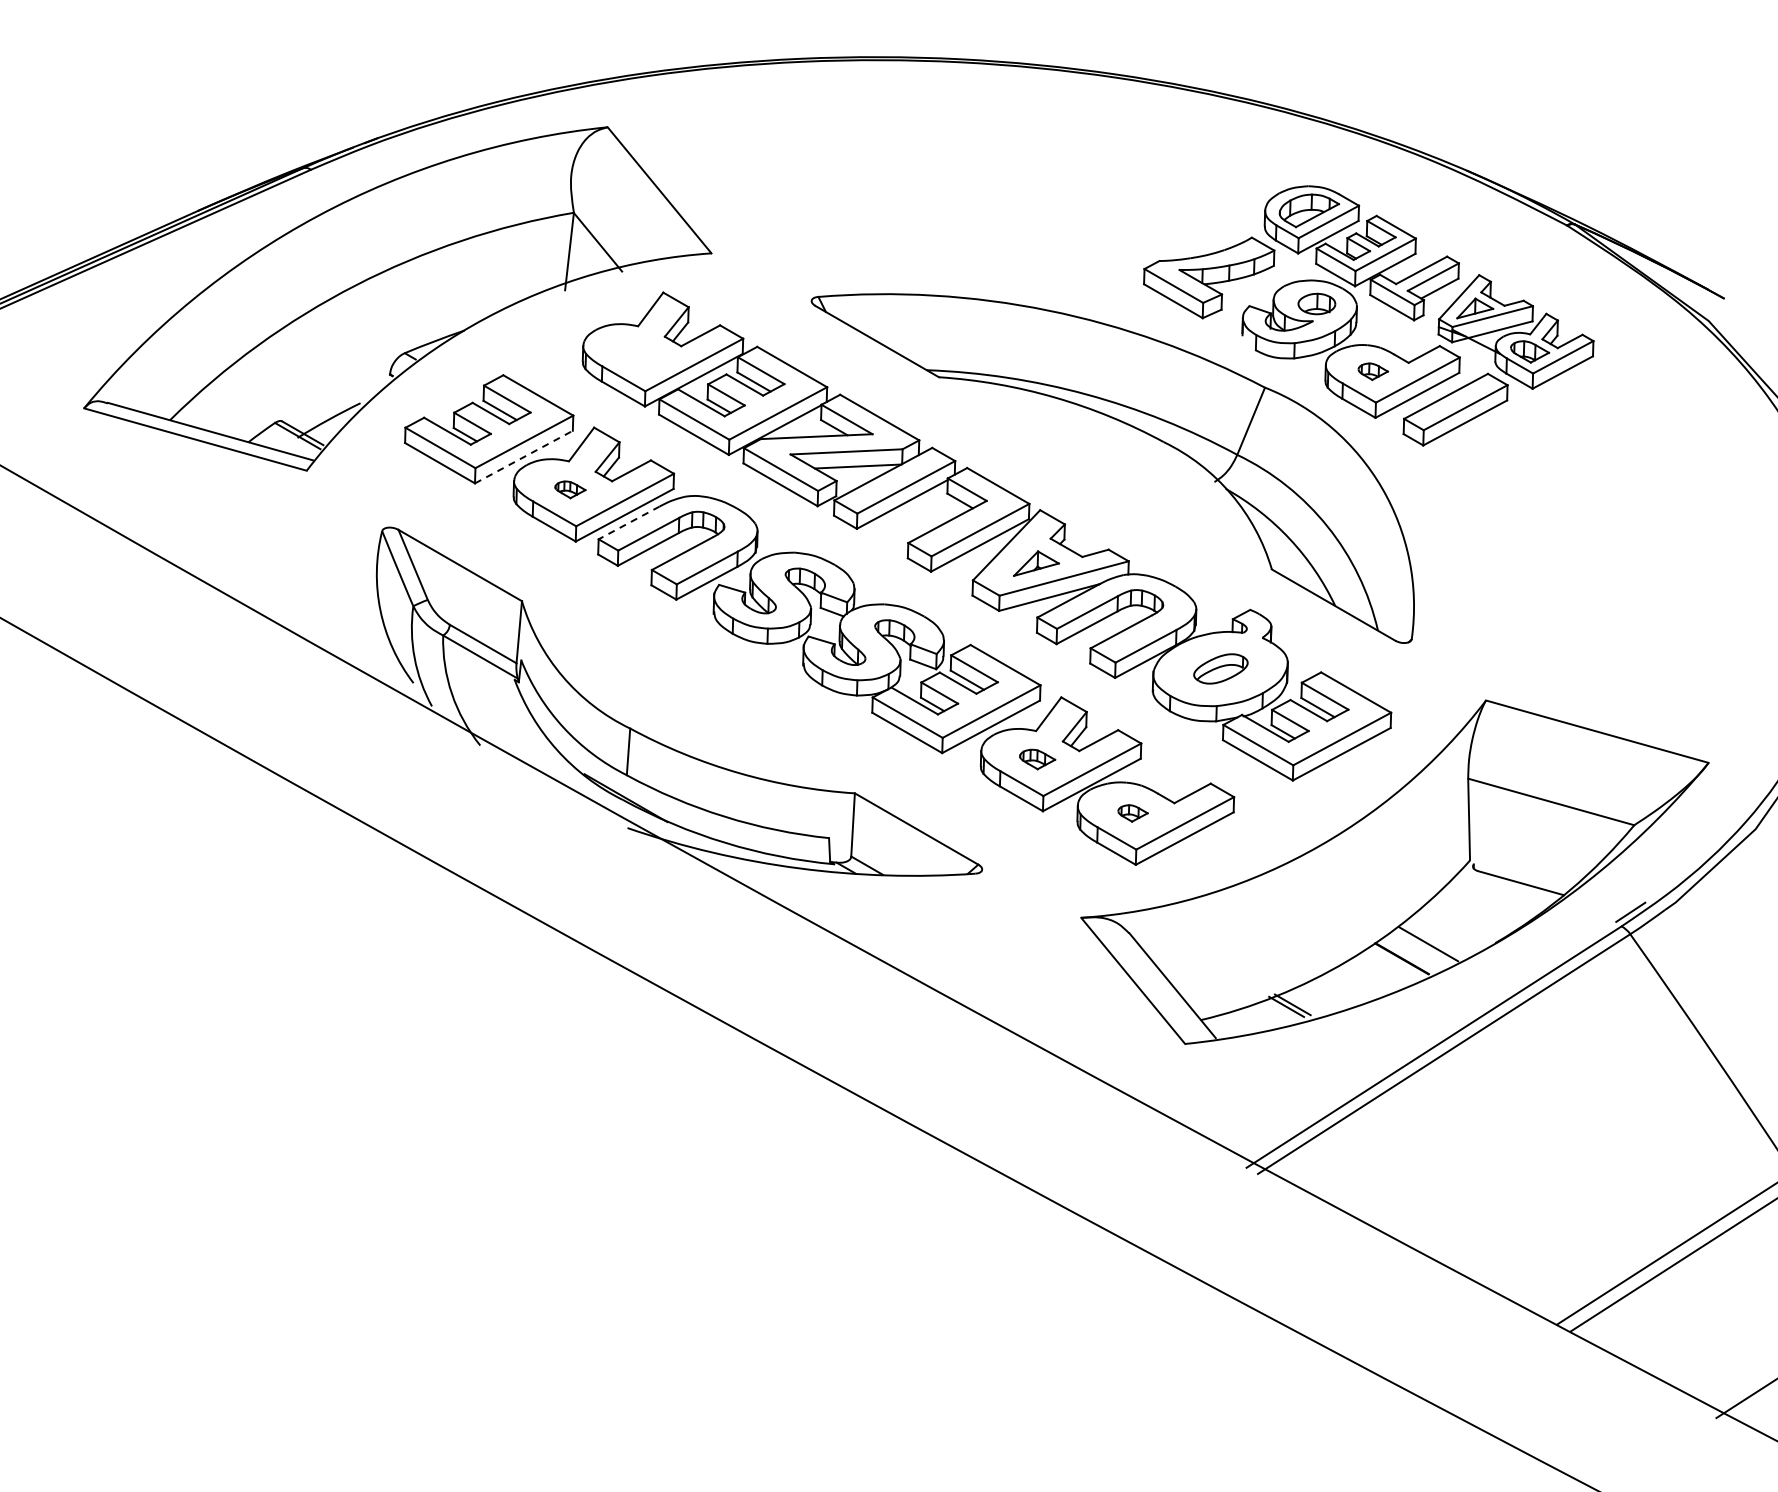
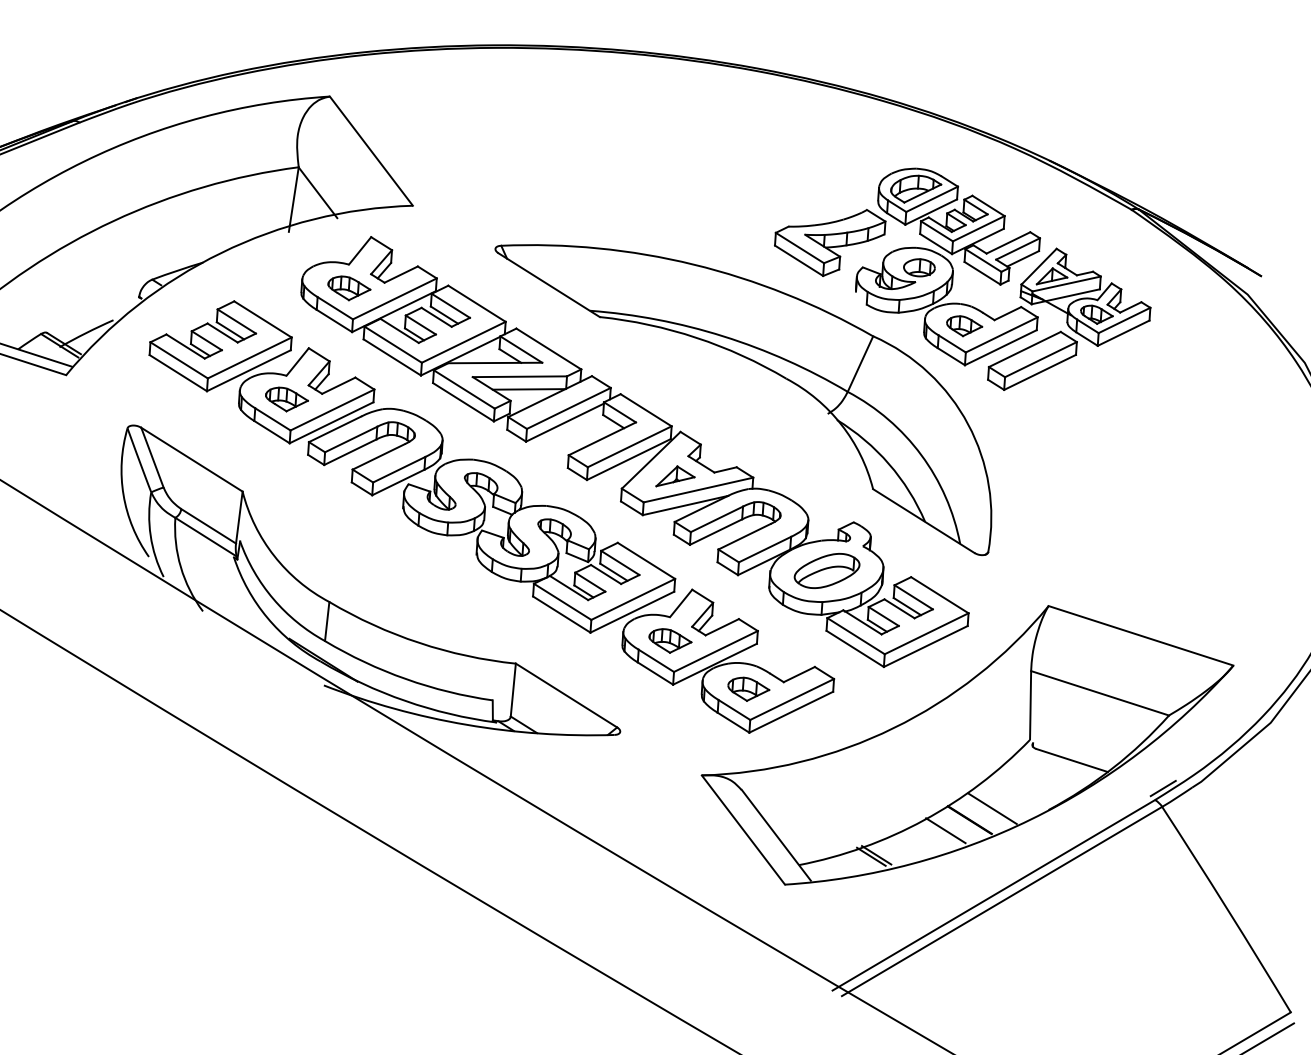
part: (639, 354) -> (349, 288), added
part: (1373, 371) -> (964, 326), size x1.43
line: (523, 457) -> (248, 371), dashed -> solid
part: (570, 489) -> (286, 399), size x1.67
line: (629, 522) -> (335, 429), dashed -> solid
part: (1220, 668) -> (826, 570), size x1.43
part: (1037, 759) -> (670, 641), size x1.43
part: (1132, 813) -> (748, 689), size x1.67
line: (1373, 972) -> (945, 830), added

